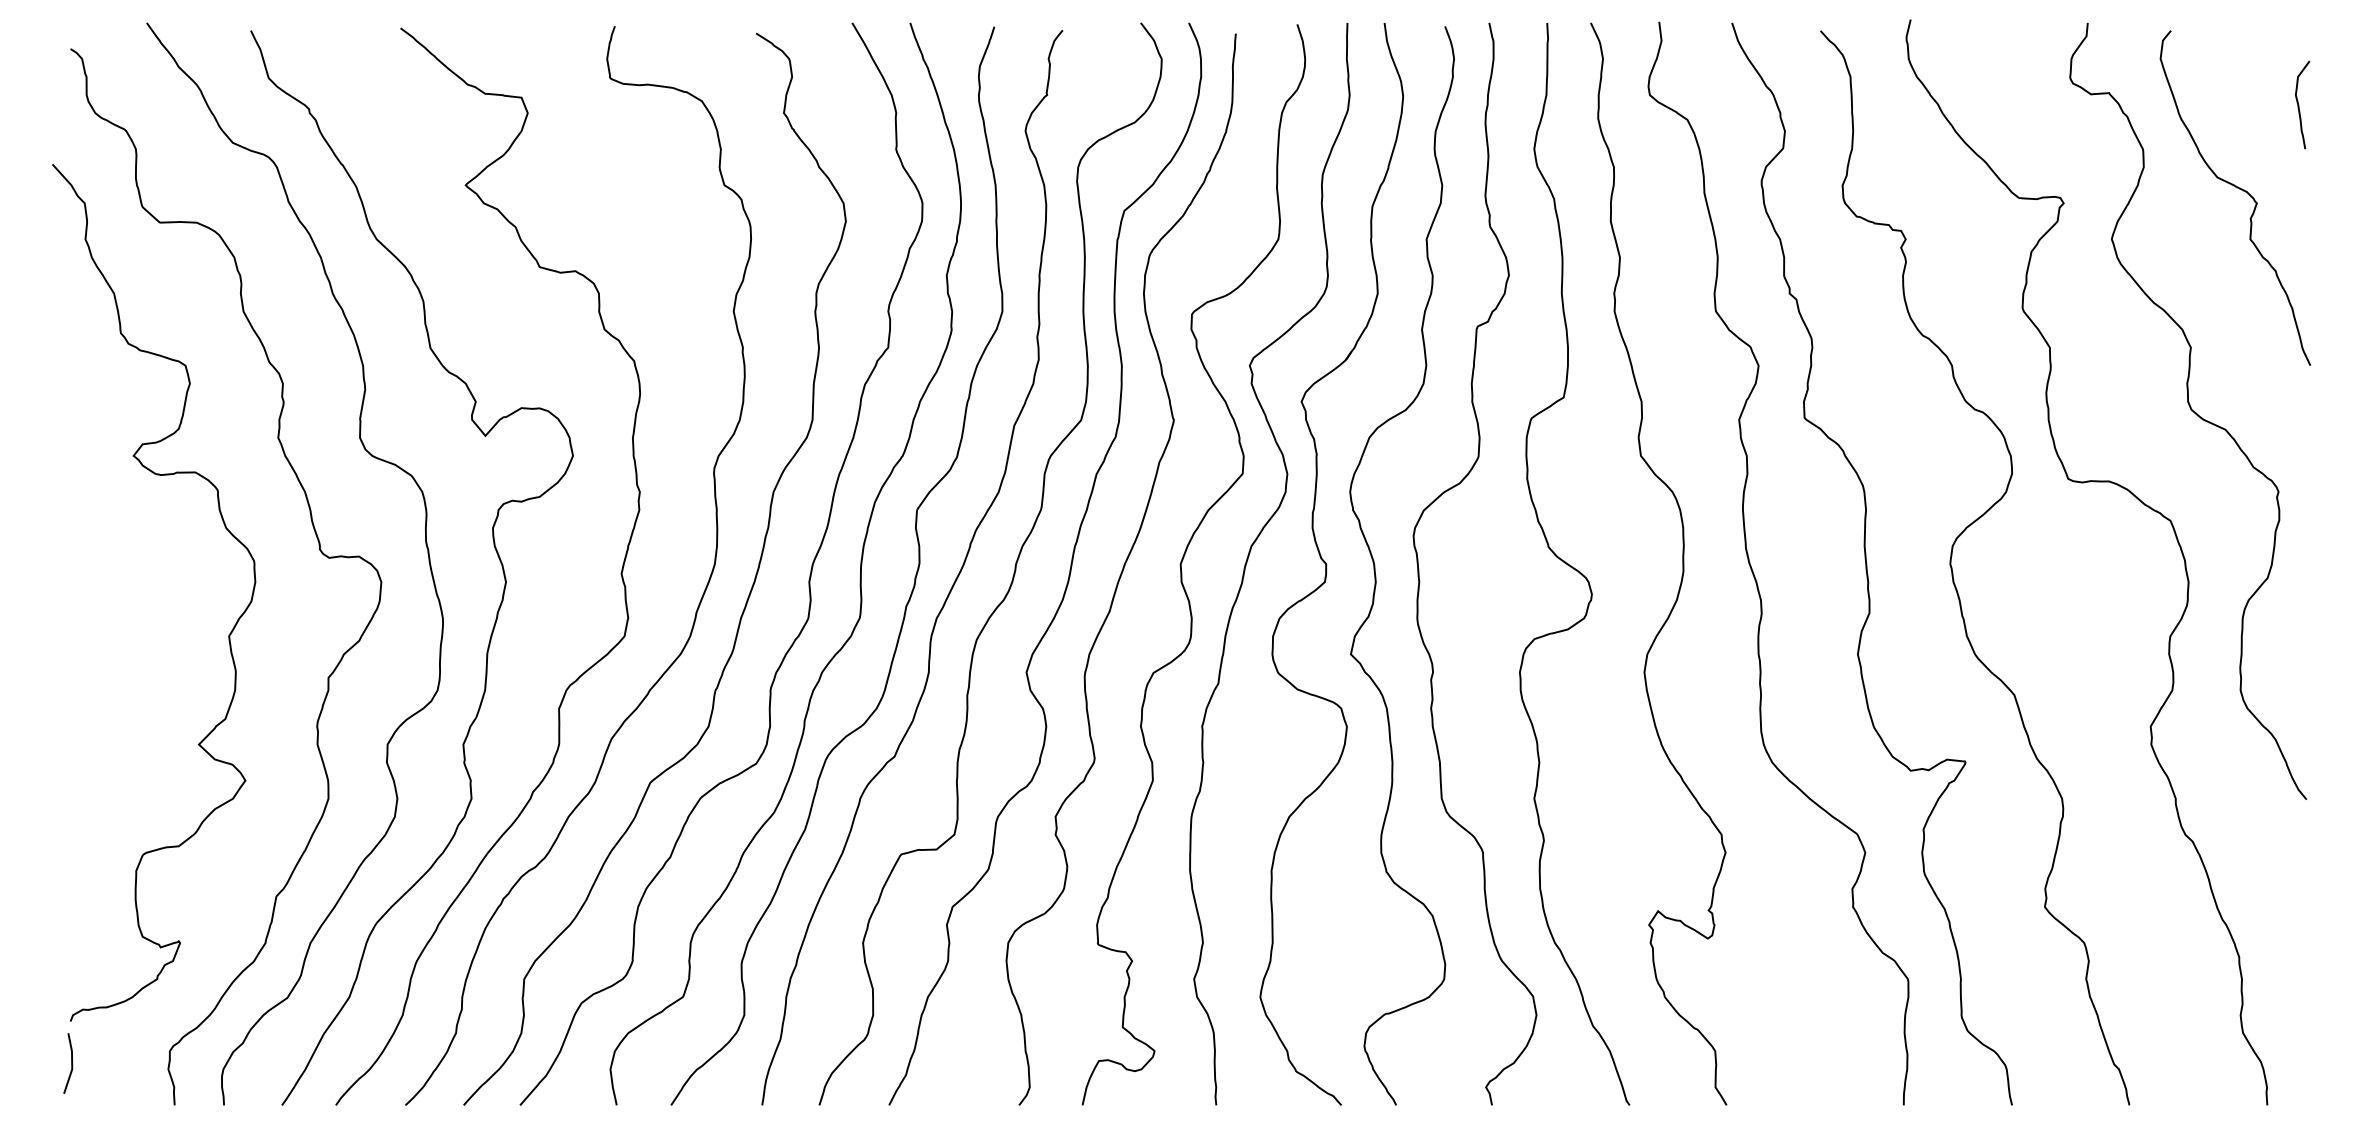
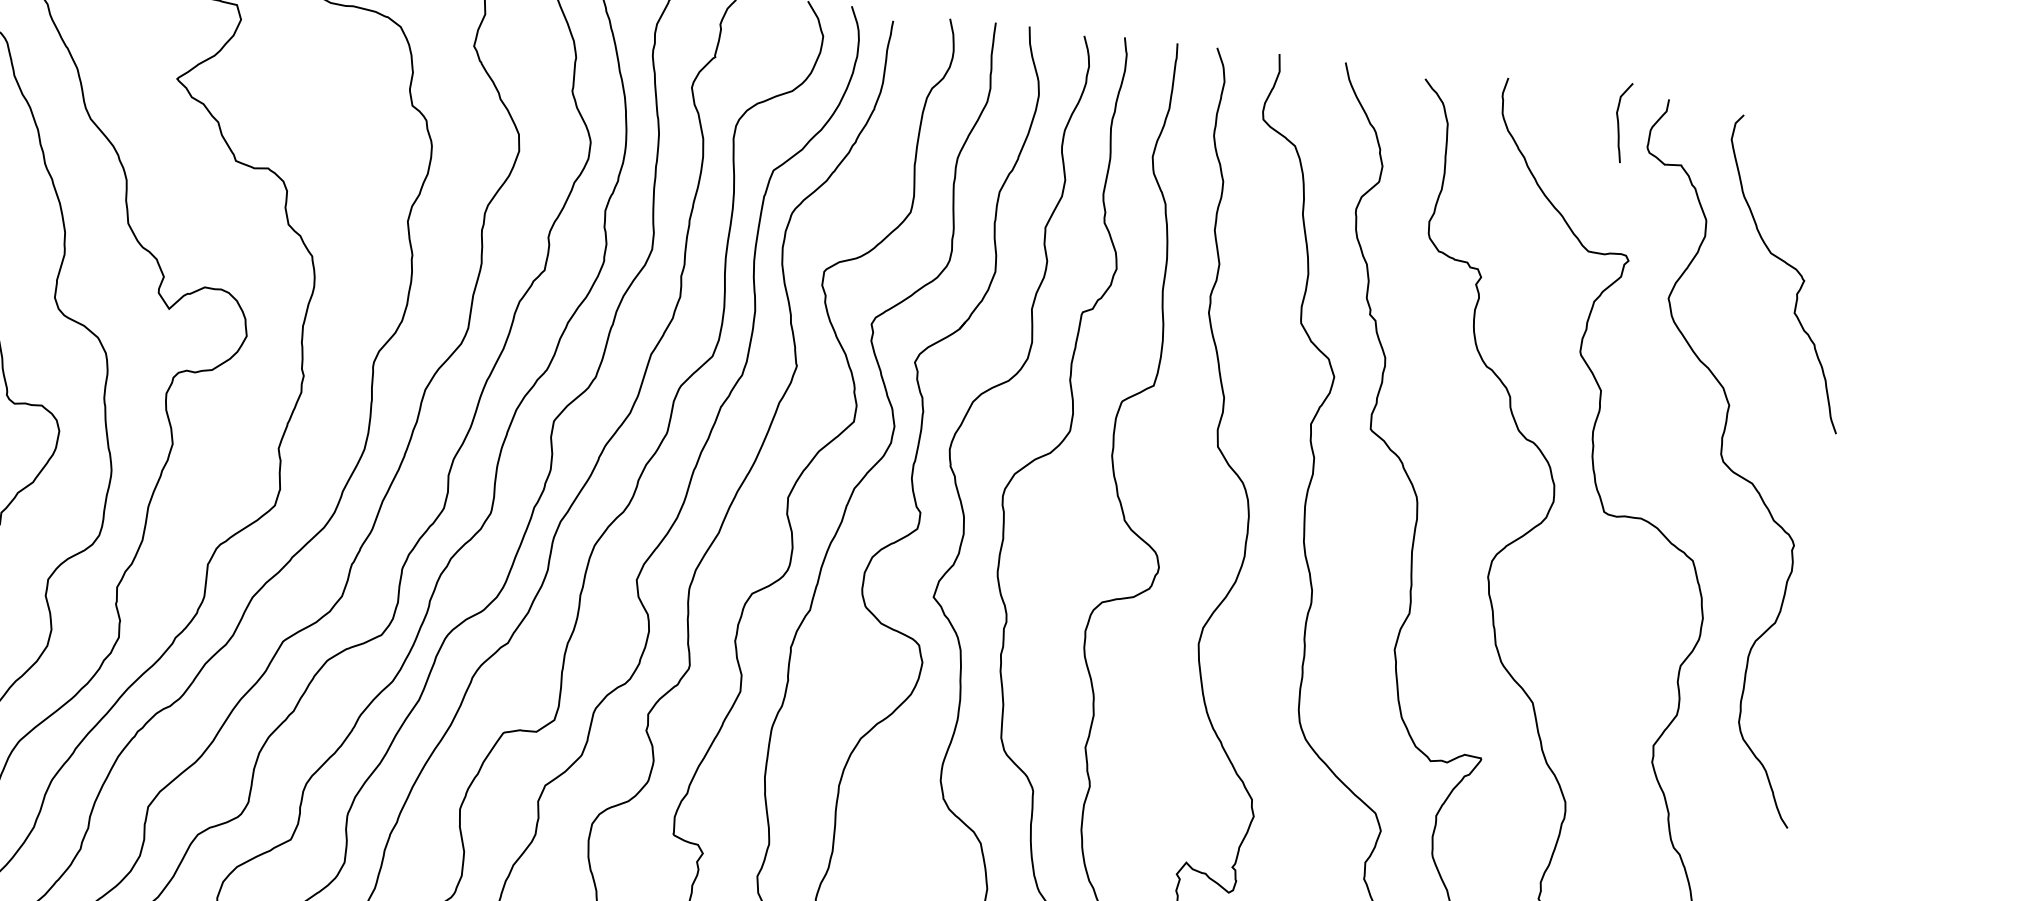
curve: (2299, 104) -> (1619, 121), moved

